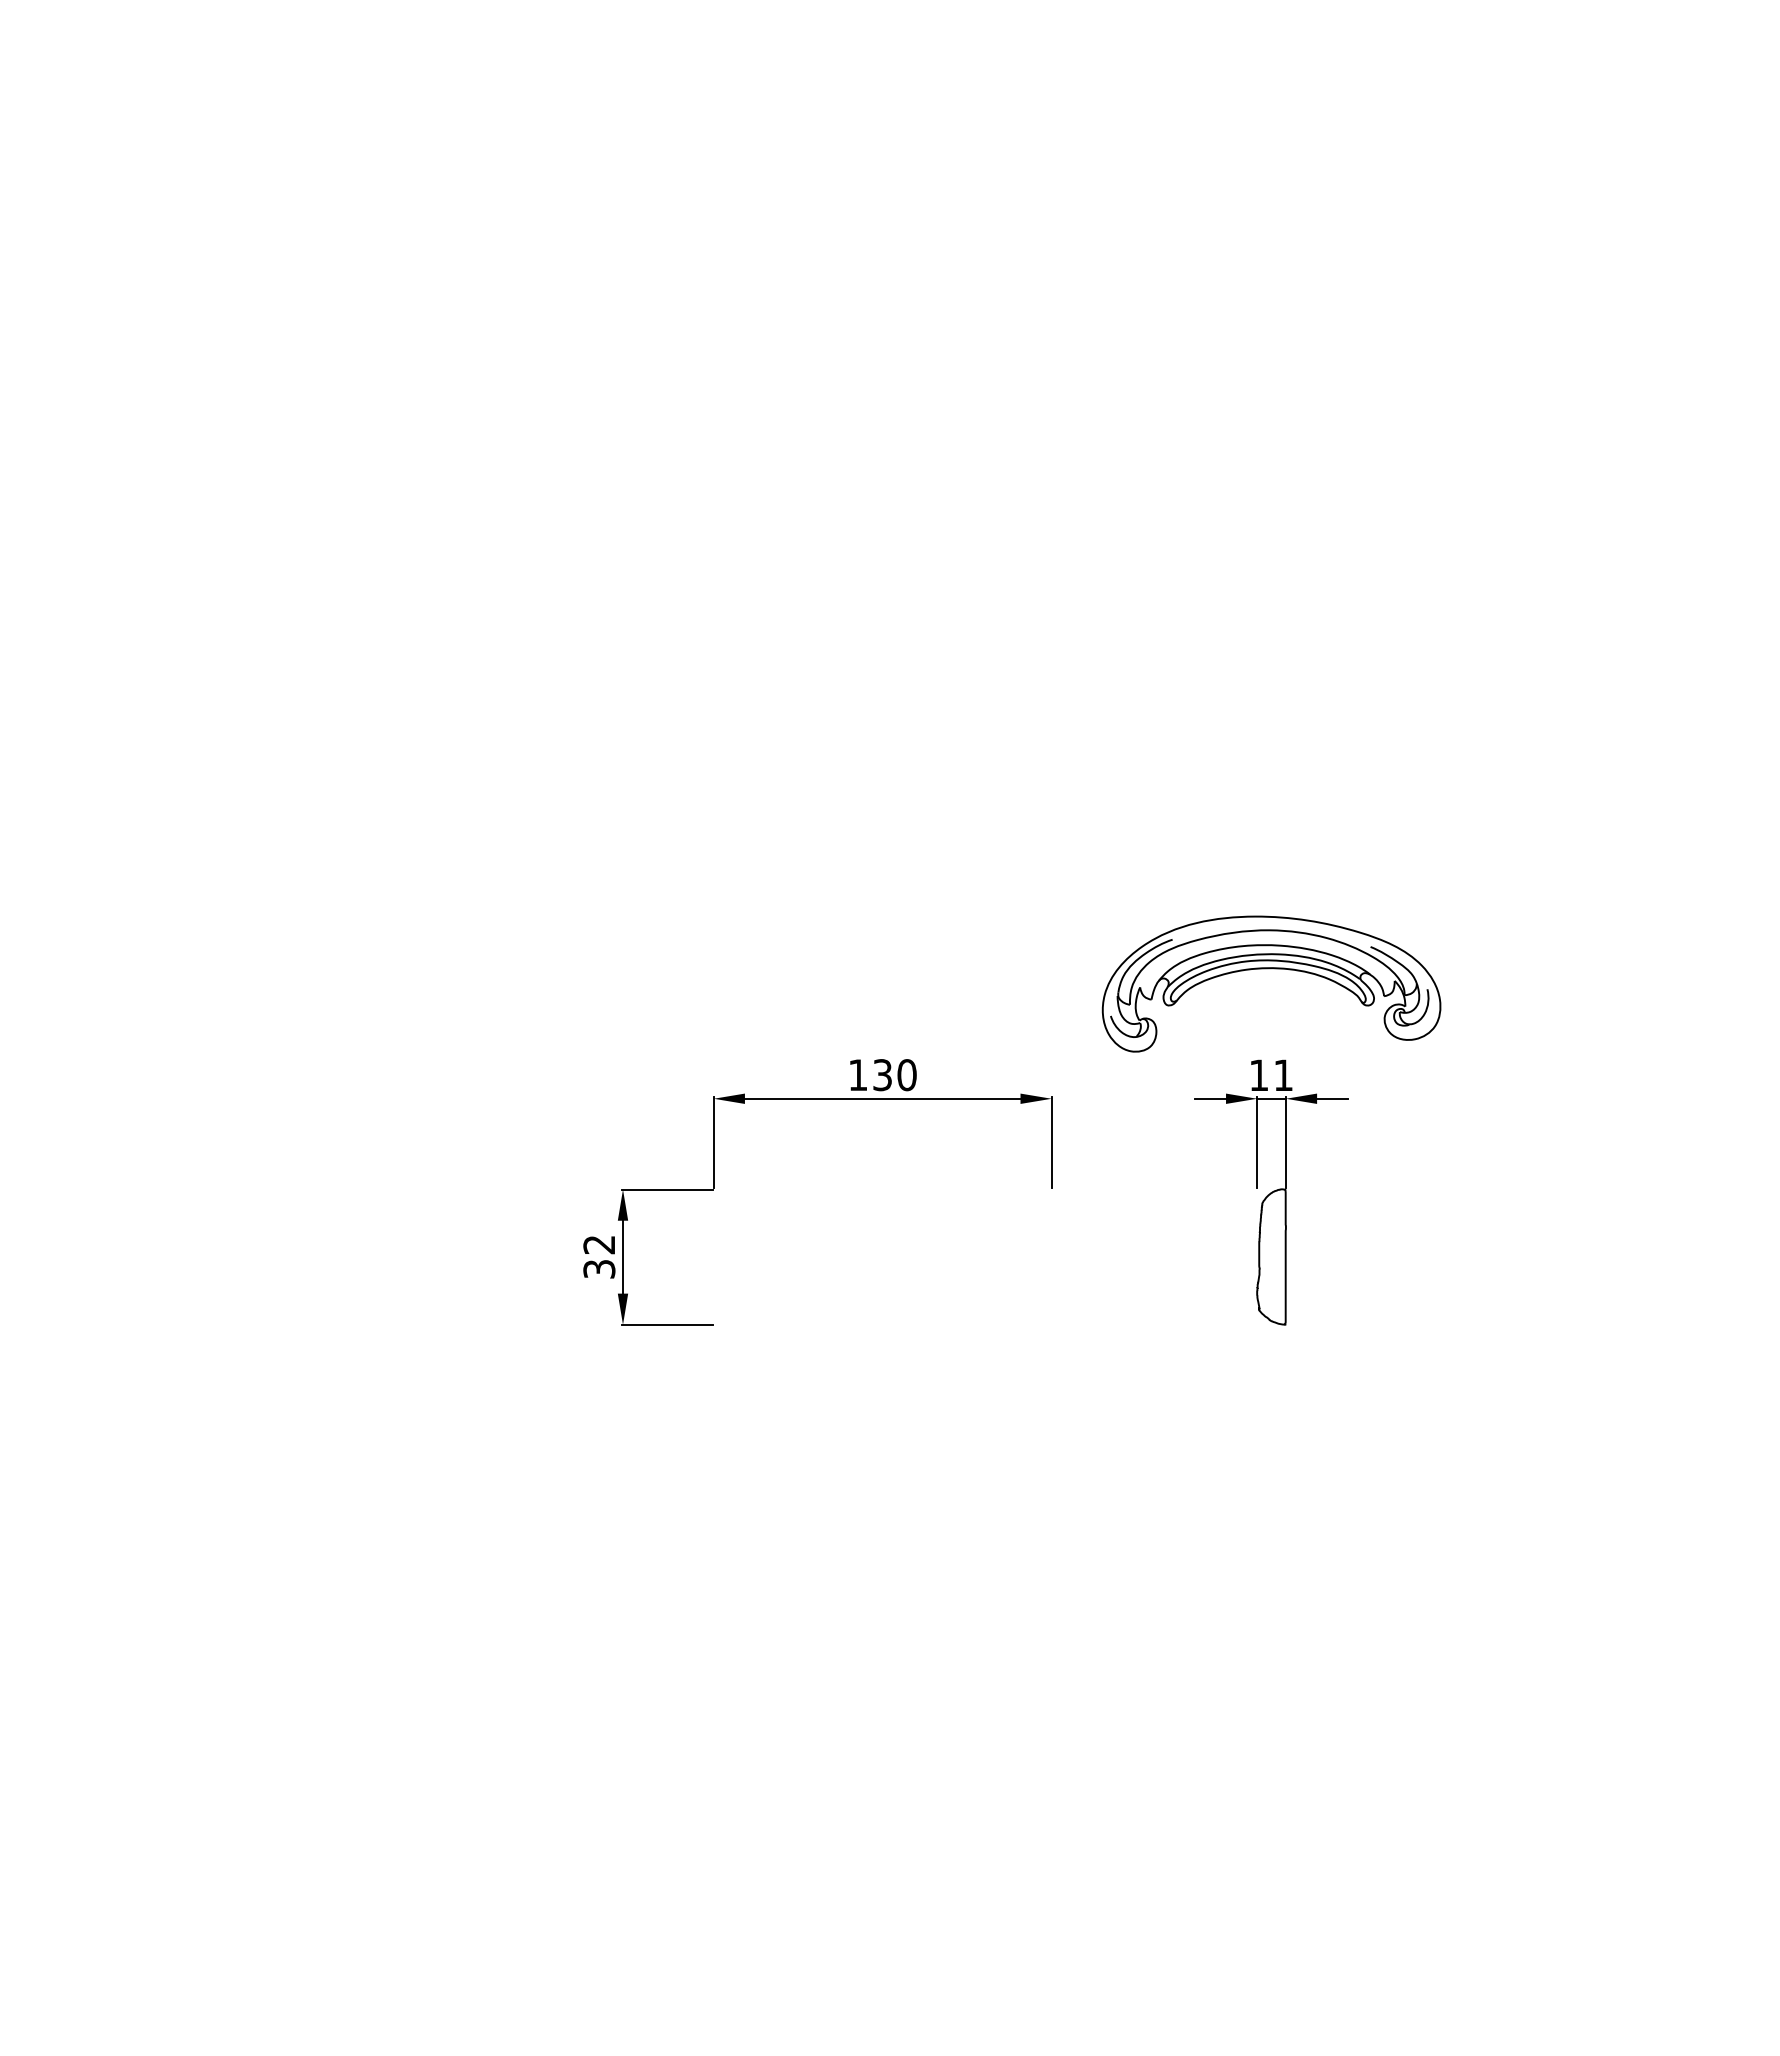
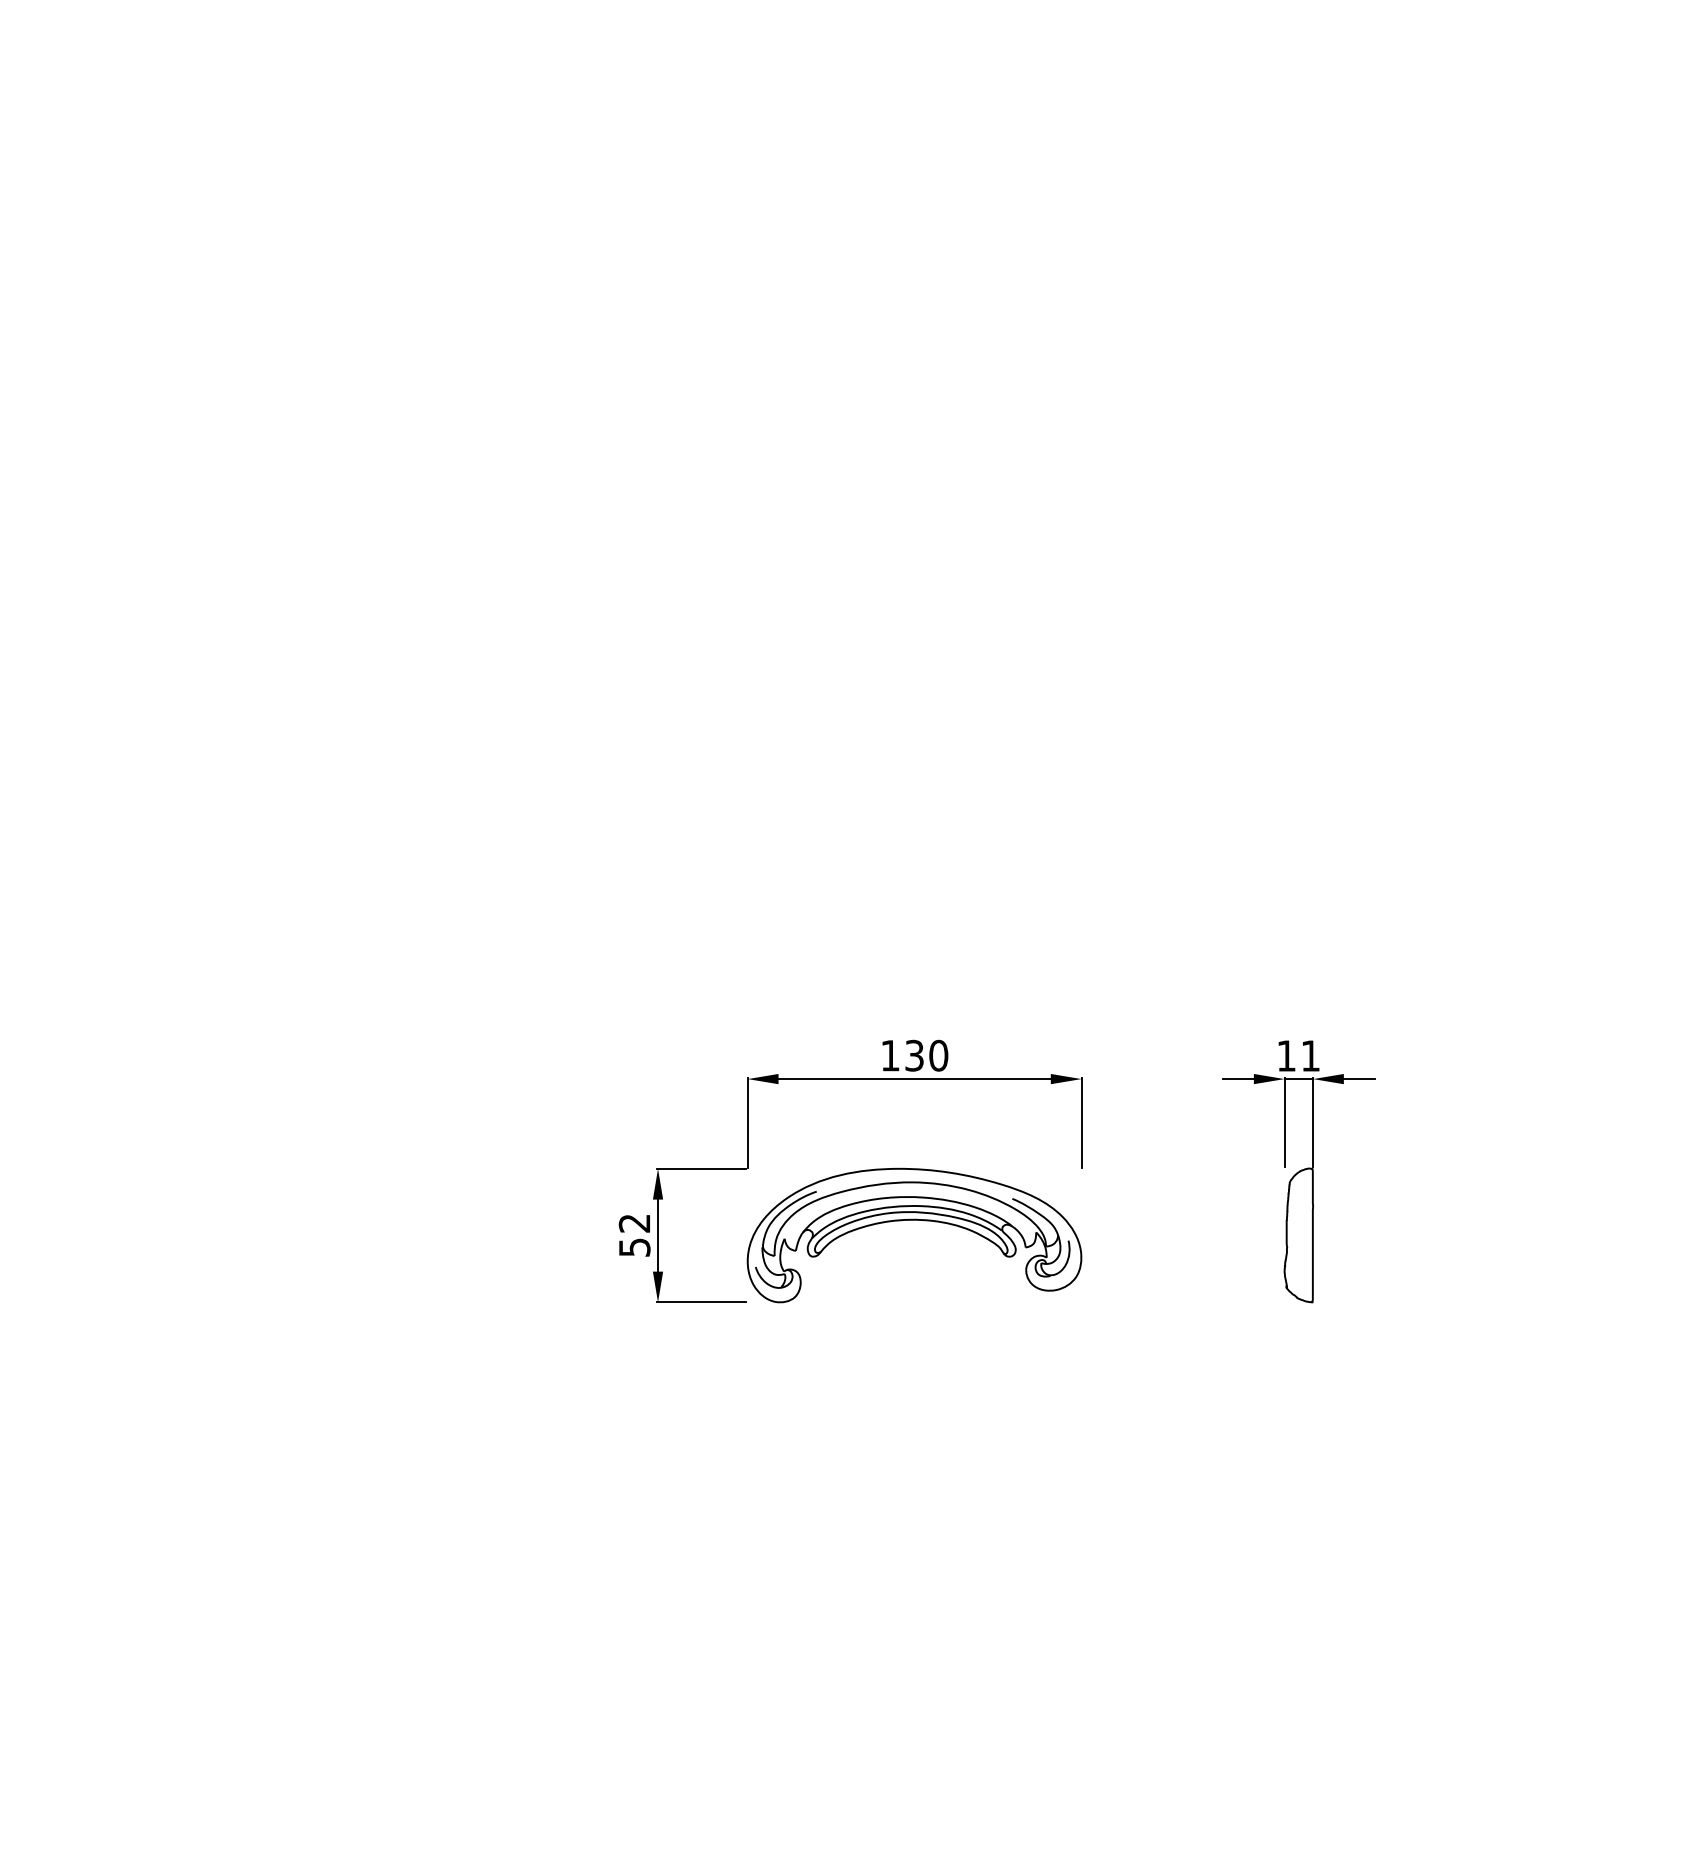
part: (1271, 969) -> (914, 1221), moved
text: (598, 1268) -> (633, 1246), 32 -> 52

